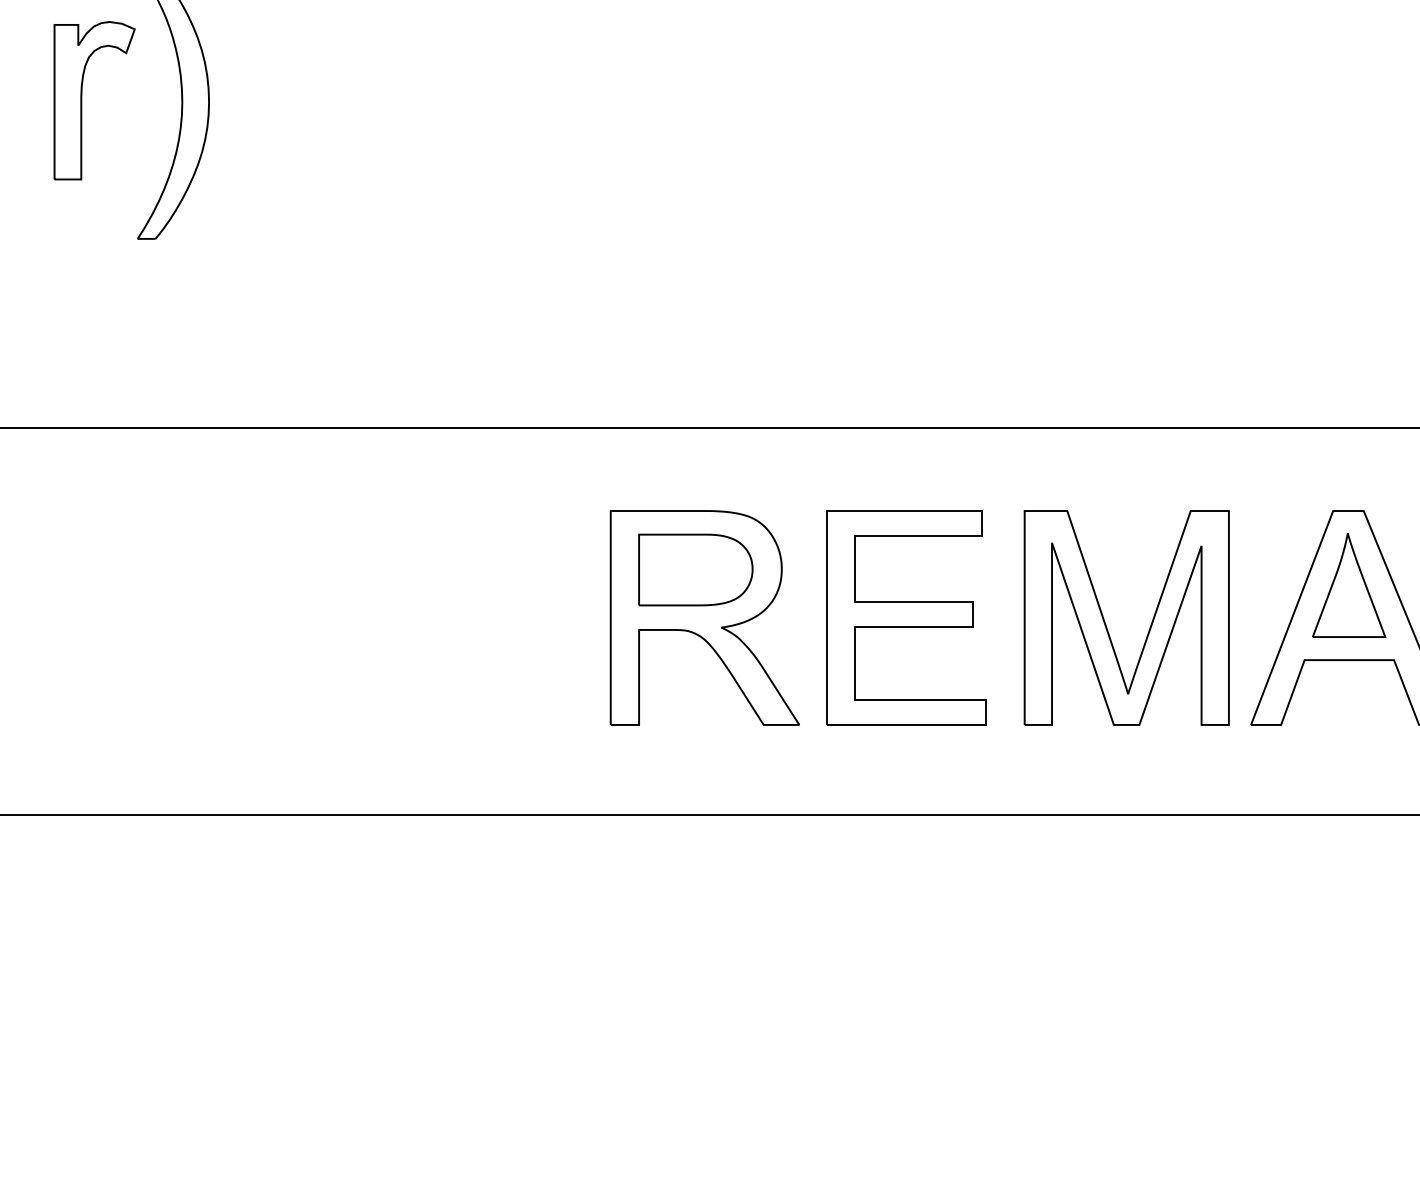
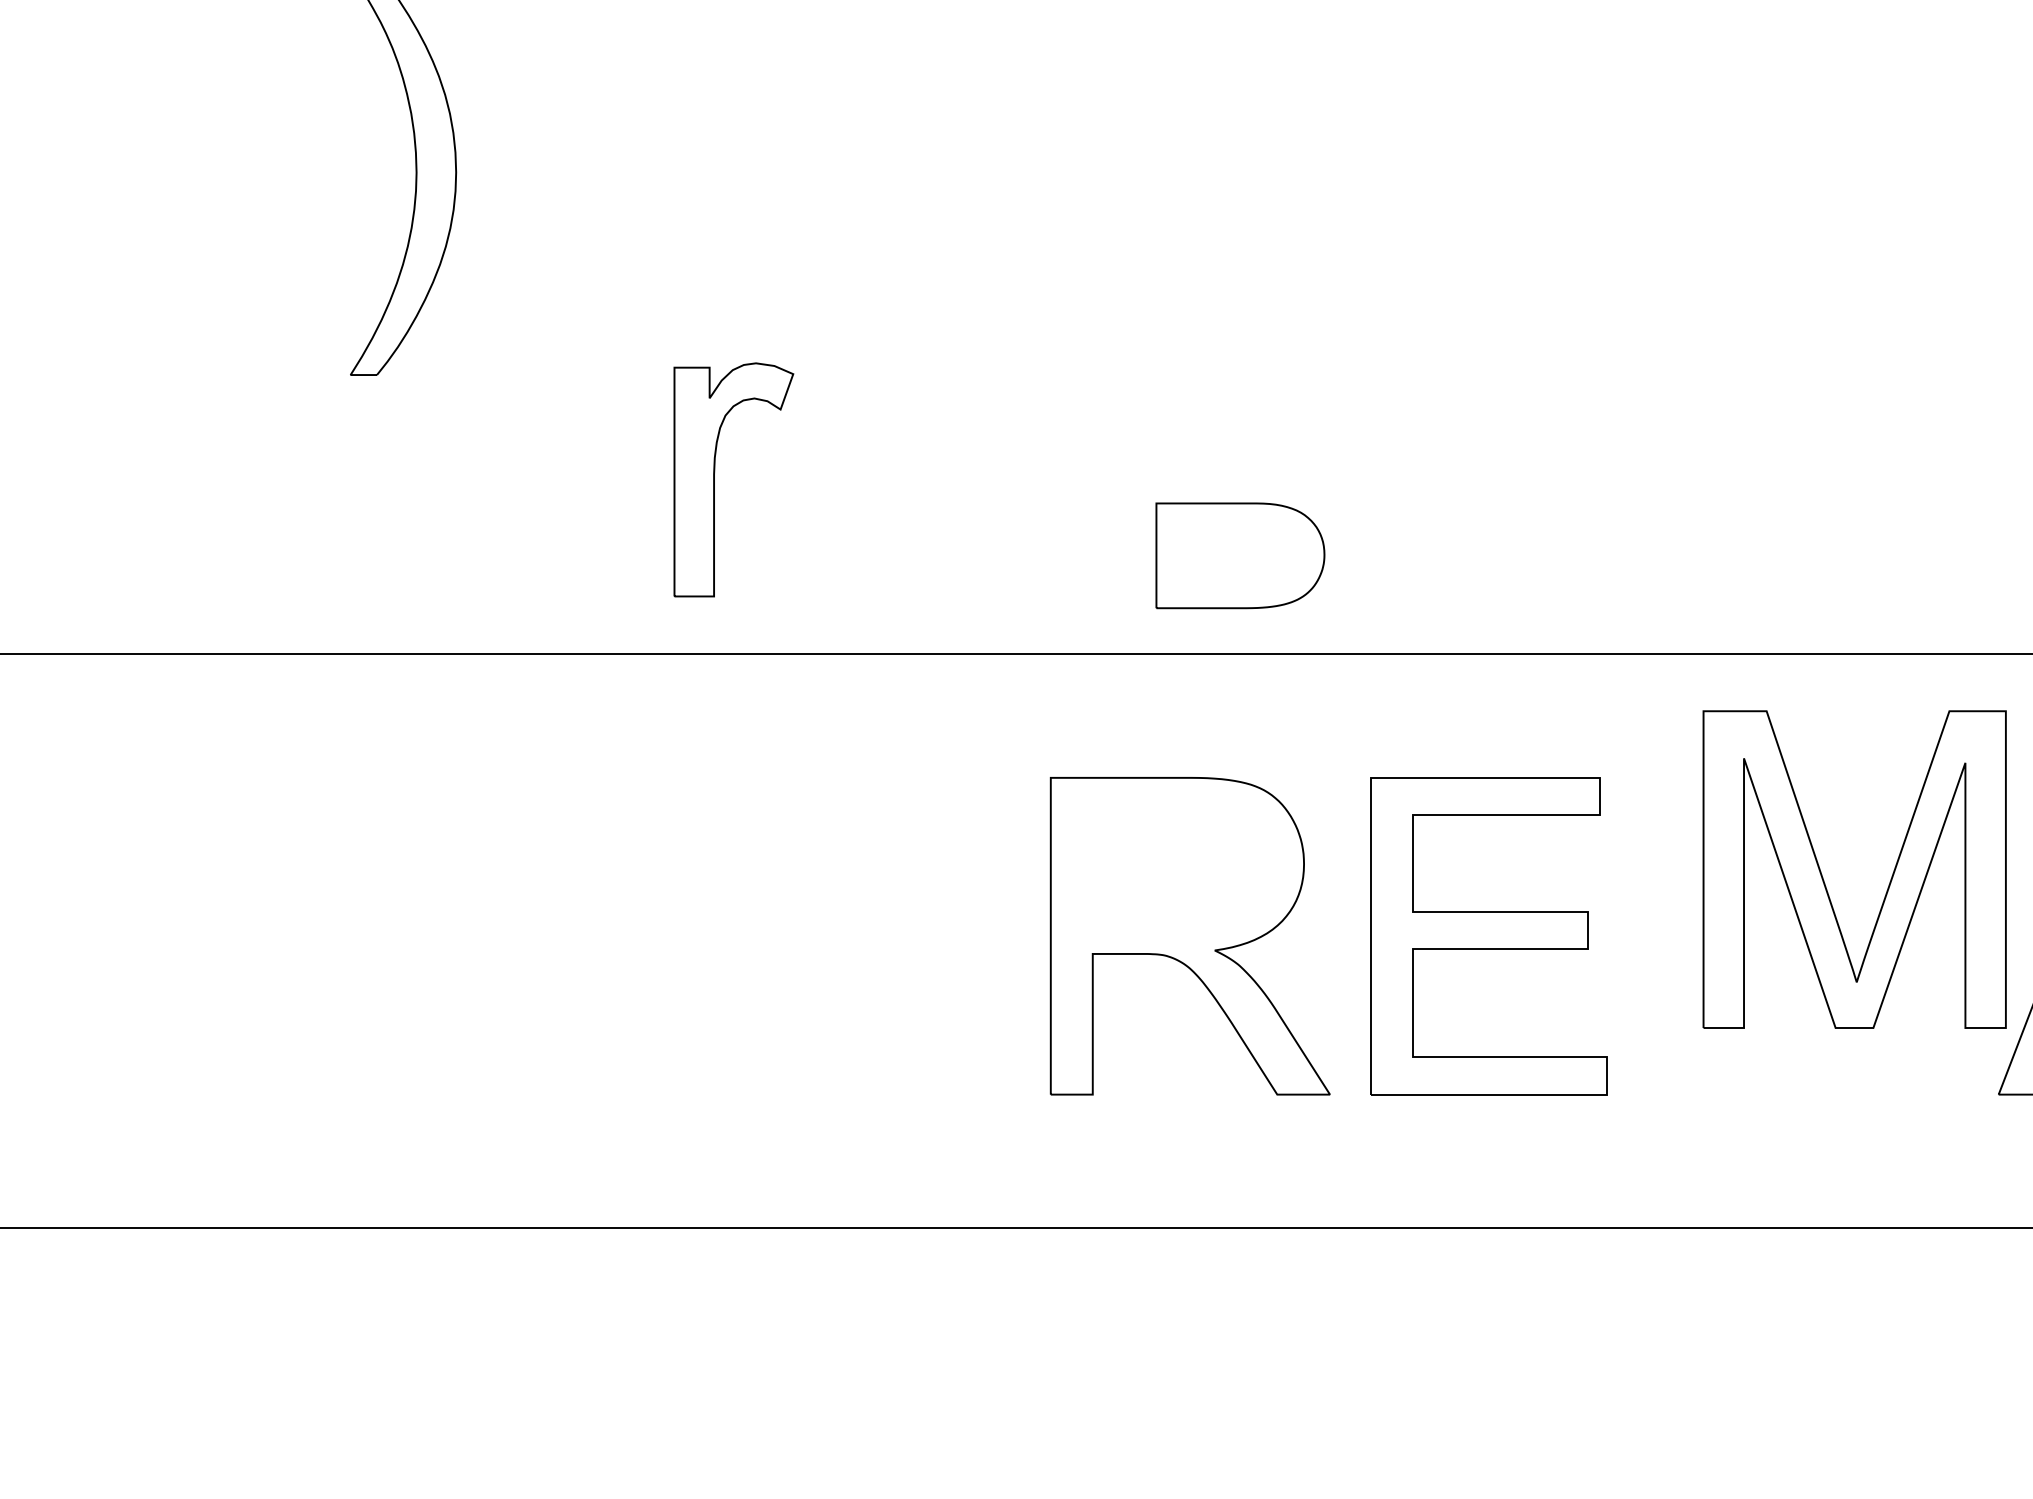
part: (82, 100) -> (715, 479), moved
part: (695, 569) -> (1239, 555), moved
part: (1106, 624) -> (1824, 879), moved

